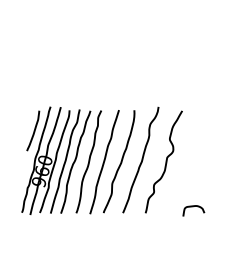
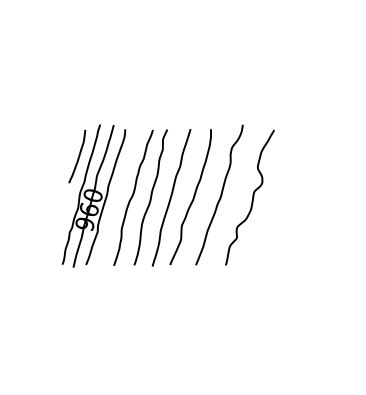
curve: (65, 161) -> (119, 196), removed
curve: (192, 207) -> (287, 257), removed

